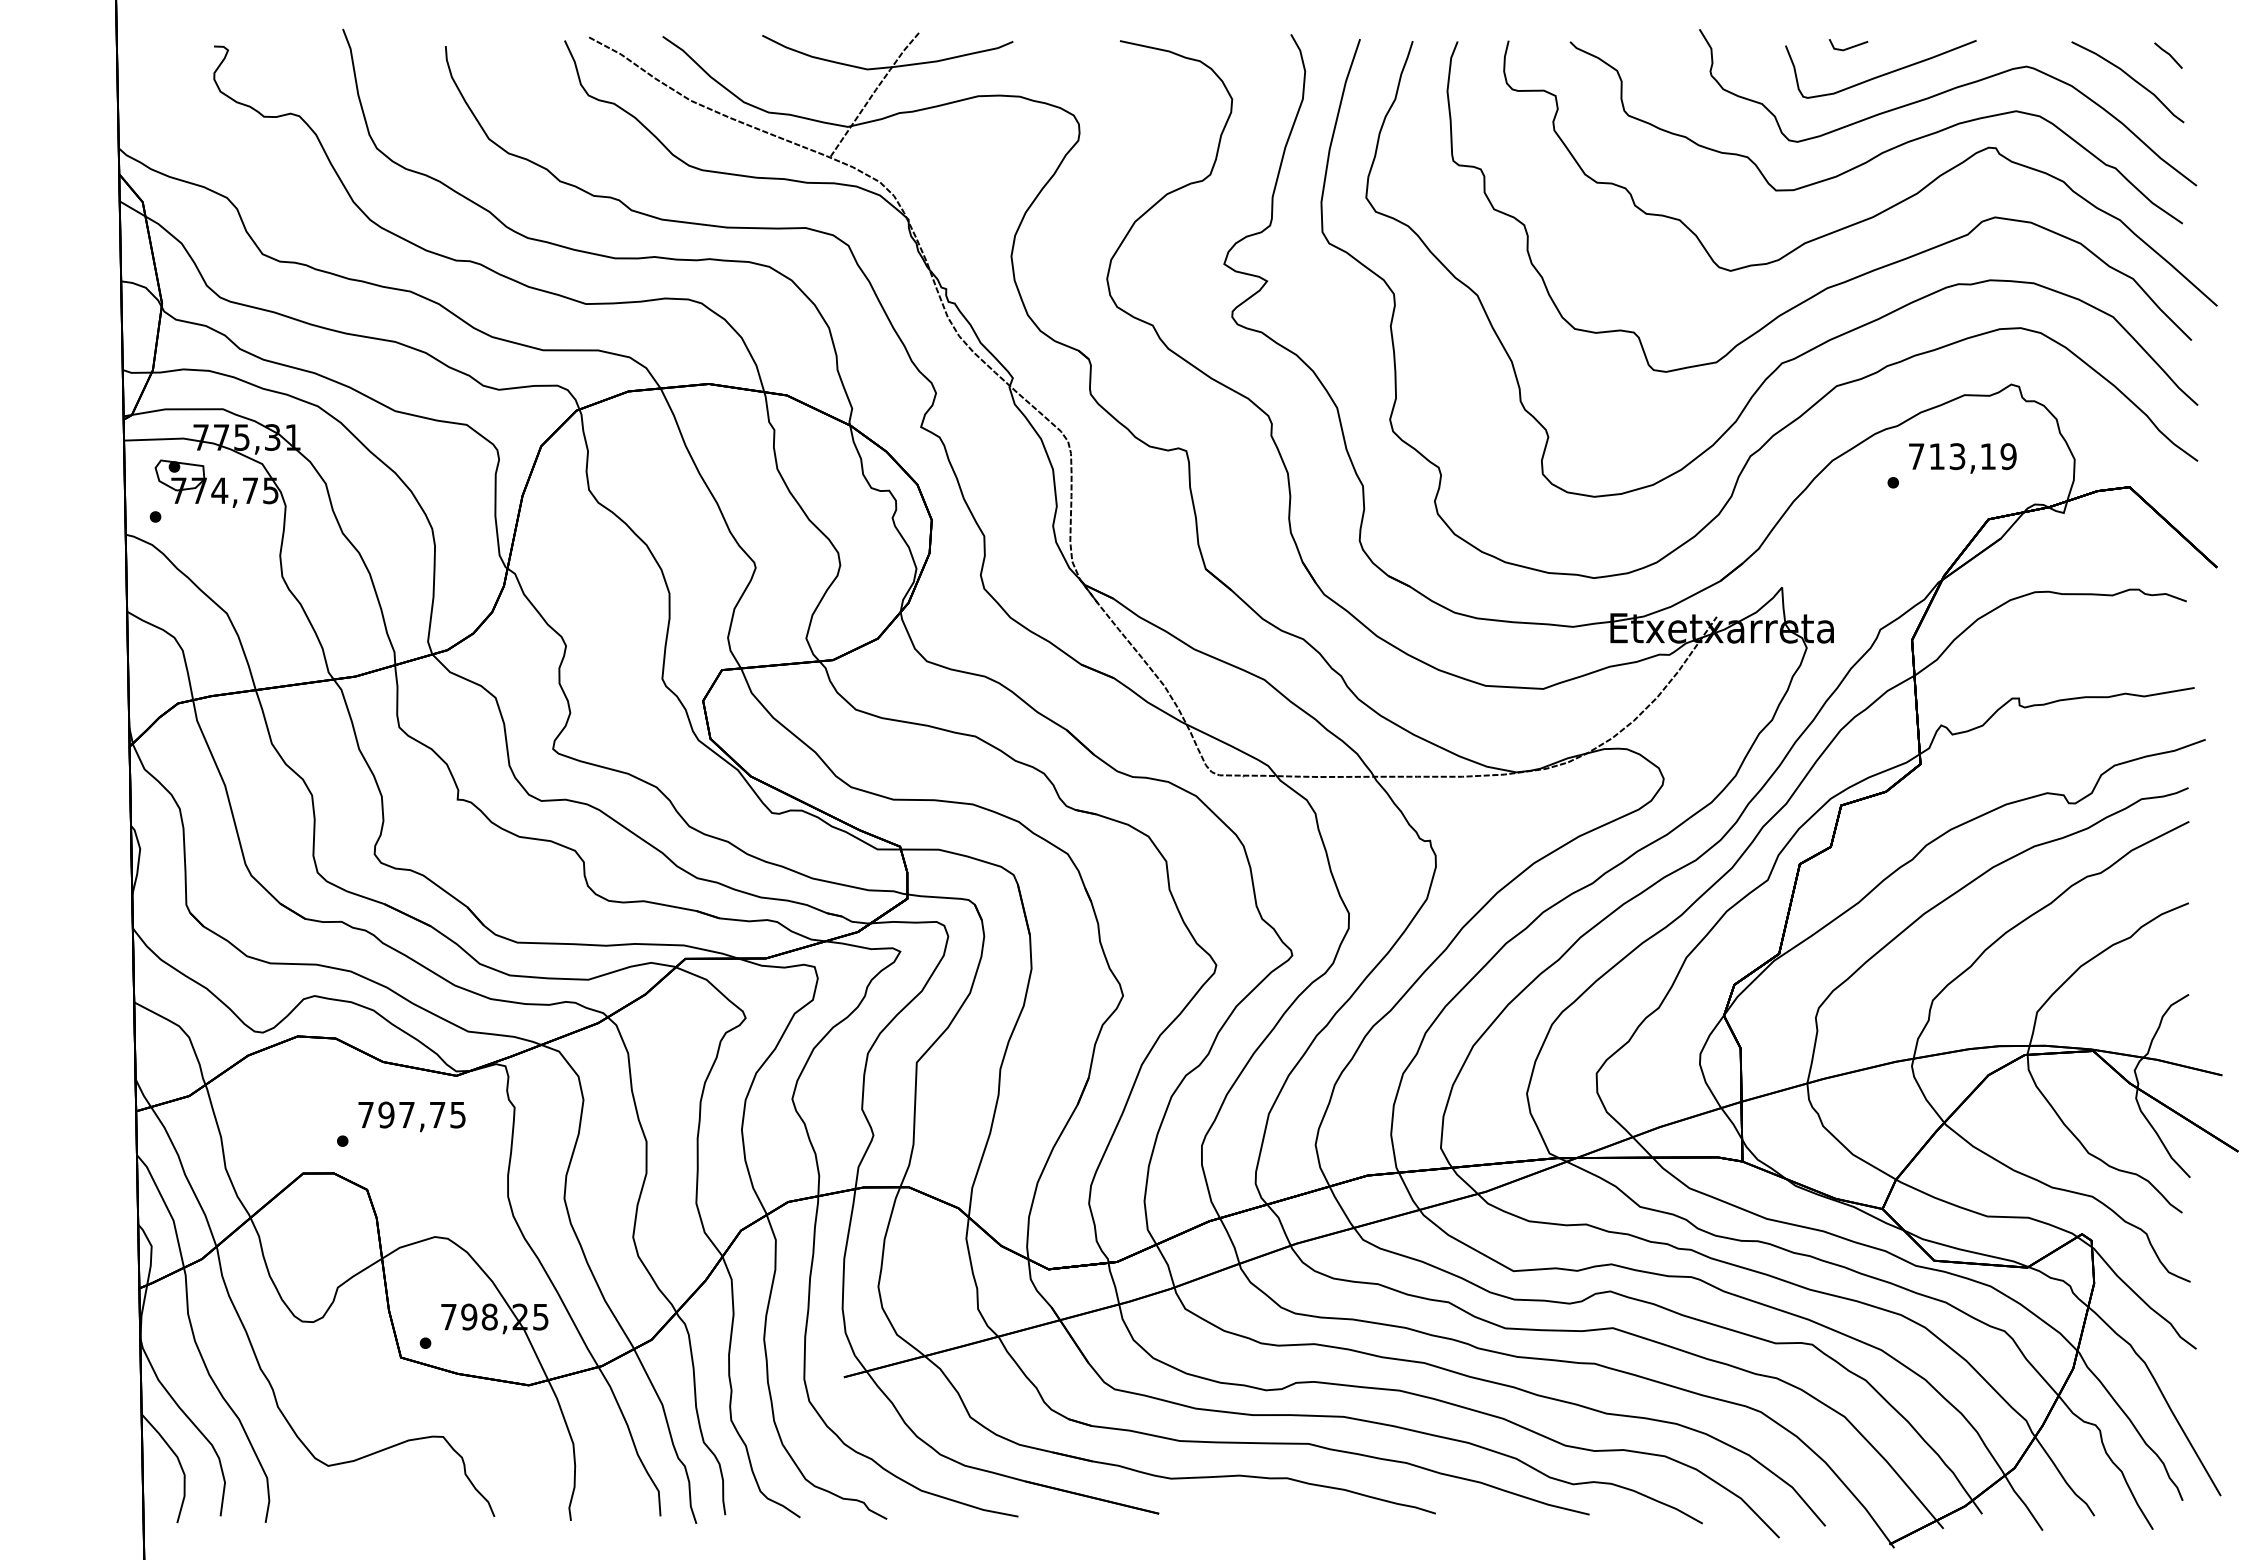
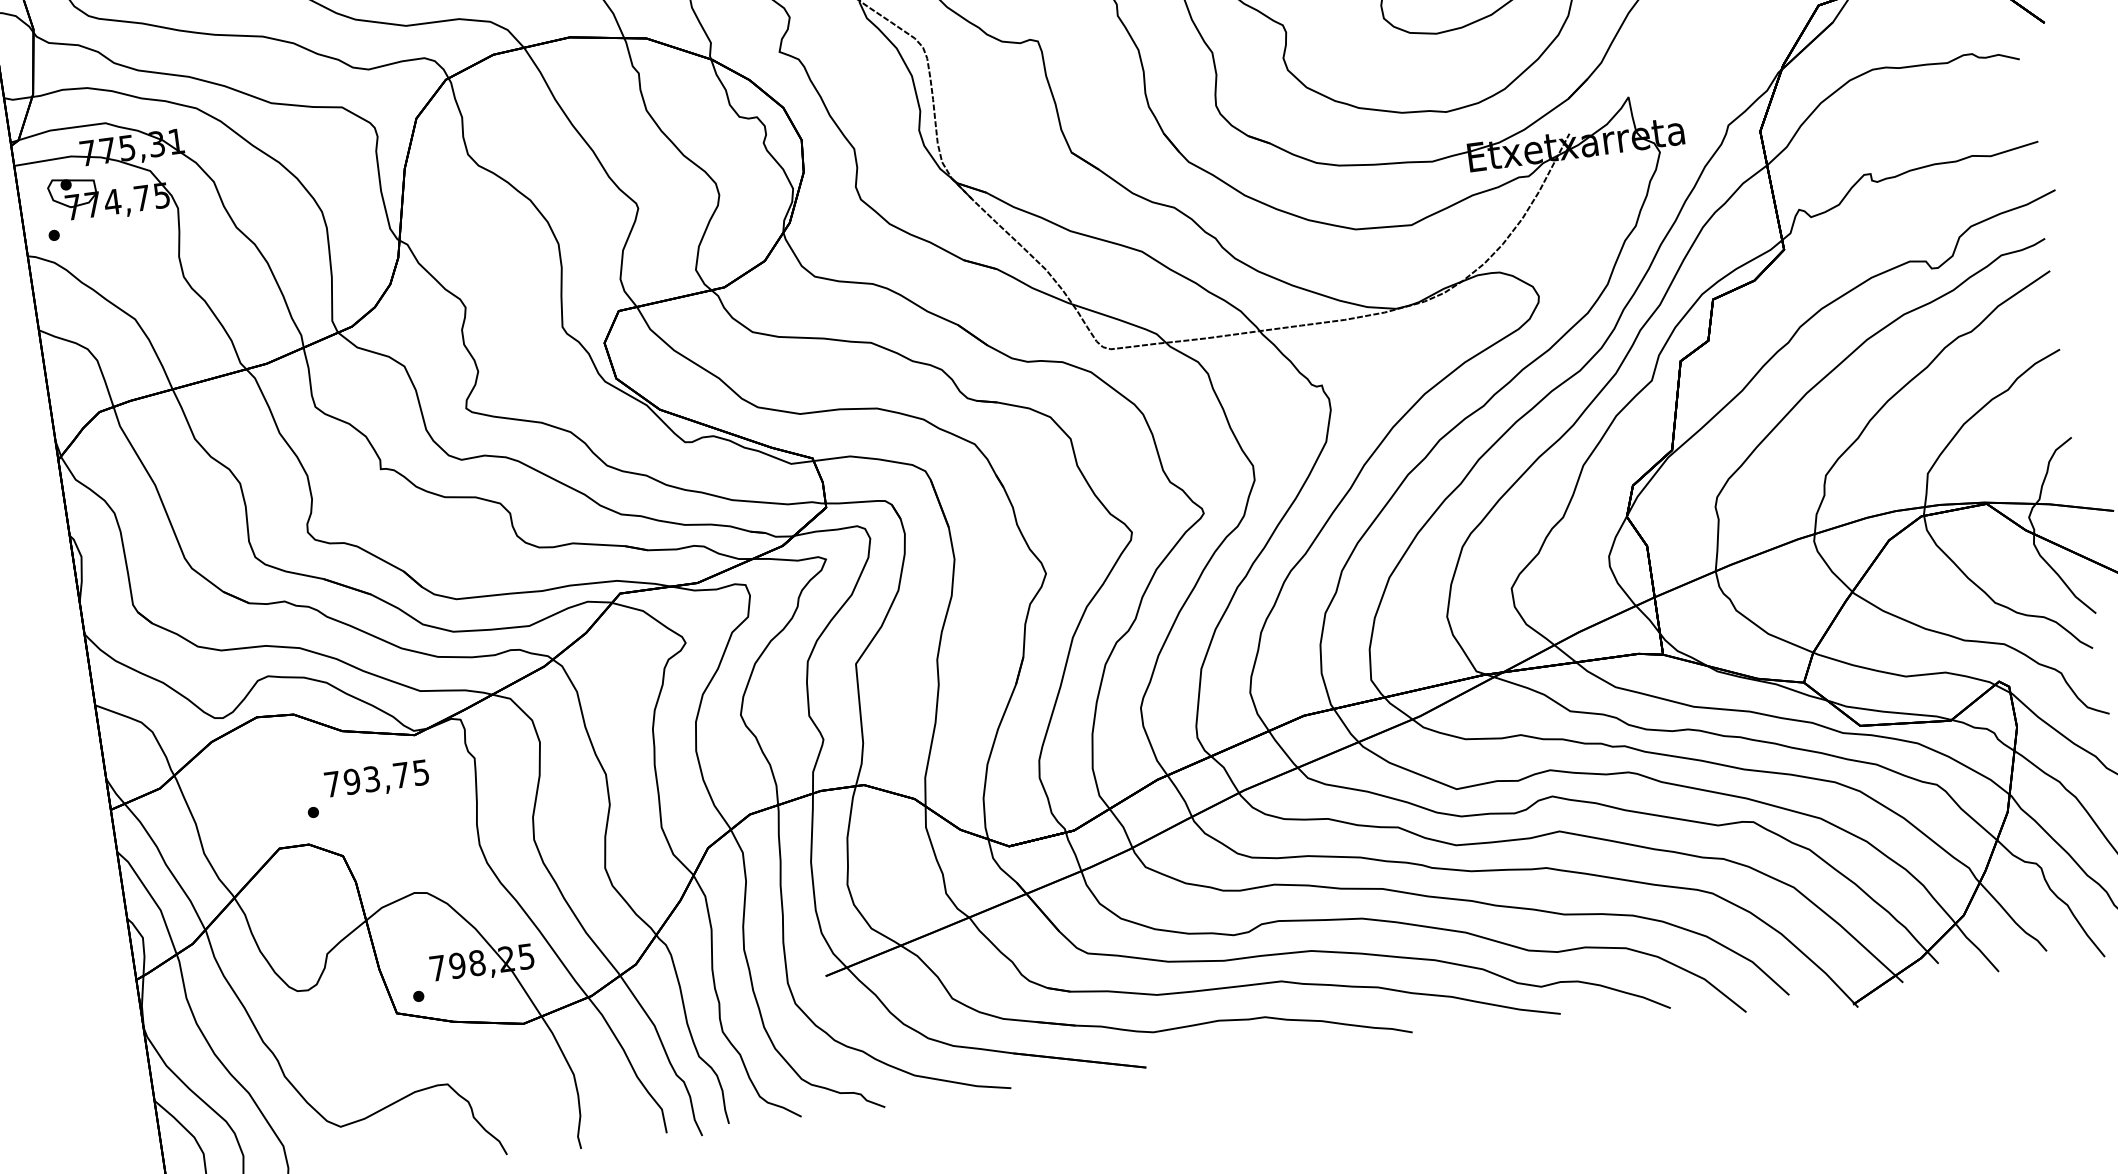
text: (406, 1114) -> (371, 778), 797,75 -> 793,75

